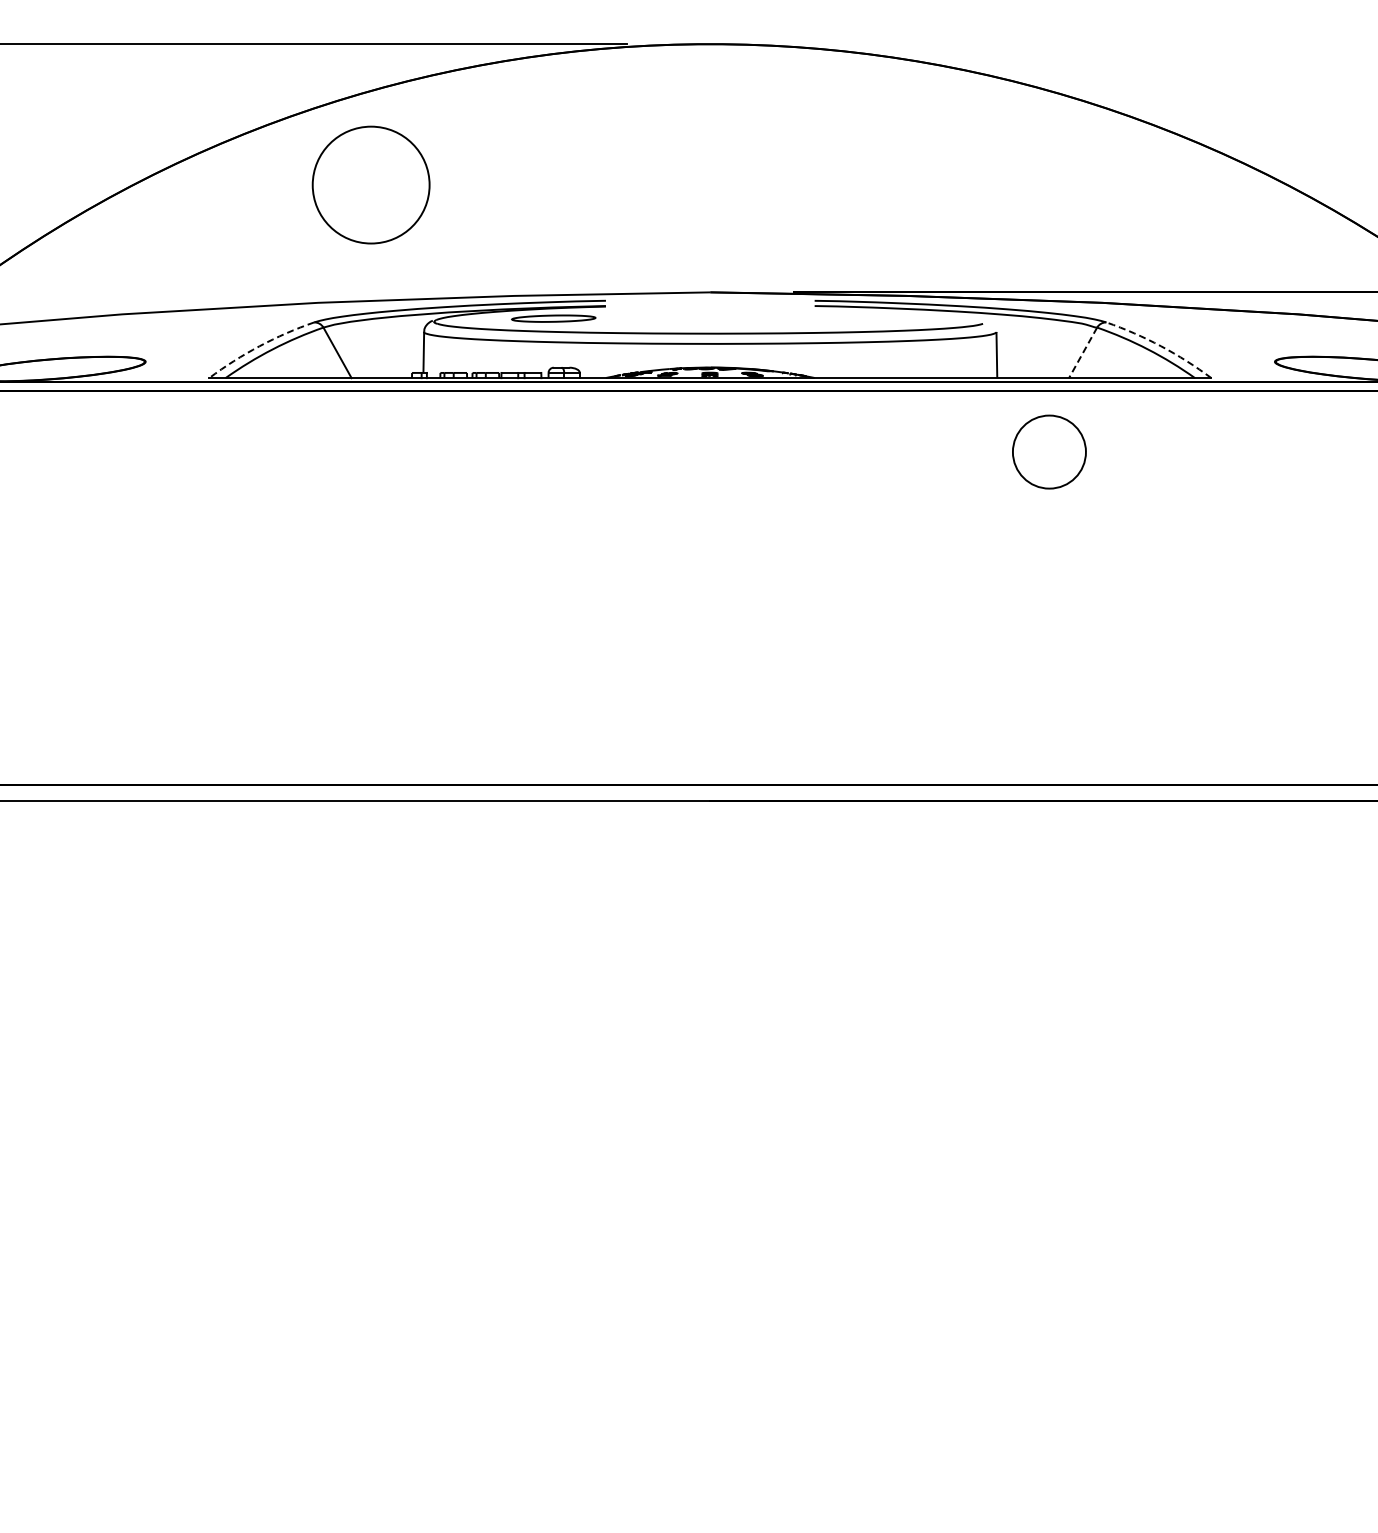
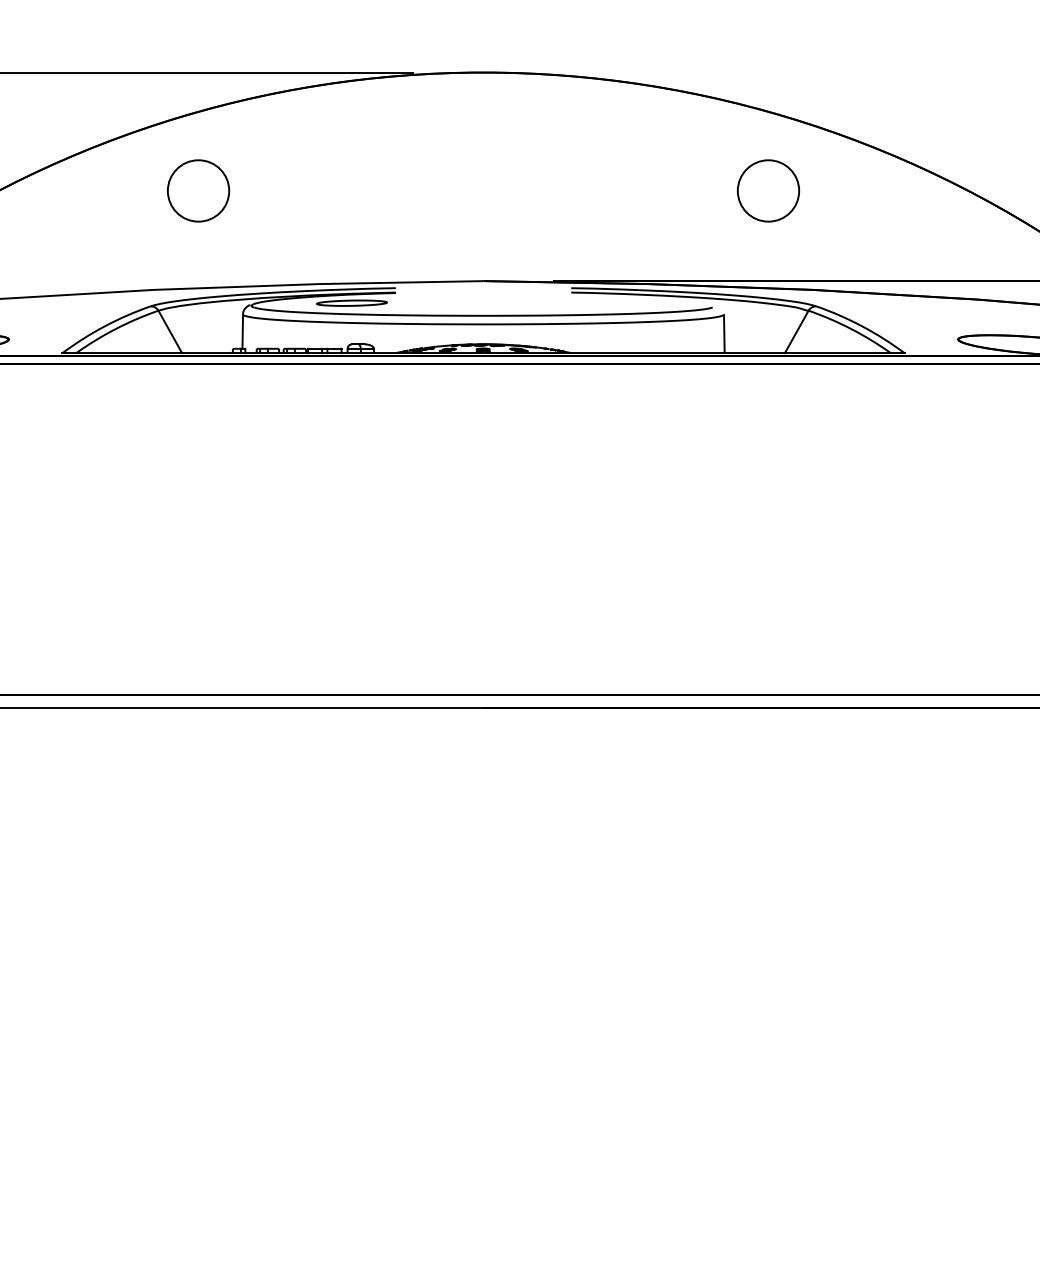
circle: (370, 184) -> (197, 190), size x0.62
arc: (259, 346) -> (104, 326), dashed -> solid
arc: (1161, 346) -> (862, 326), dashed -> solid
line: (1083, 352) -> (797, 331), dashed -> solid
circle: (1049, 451) -> (768, 190), moved

